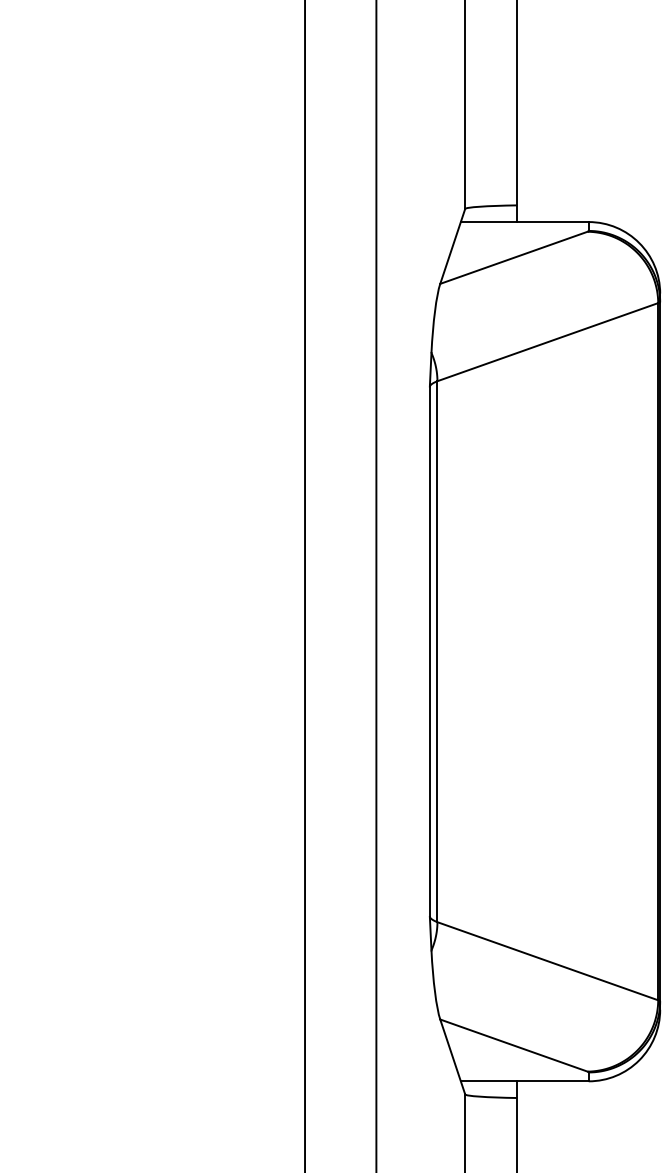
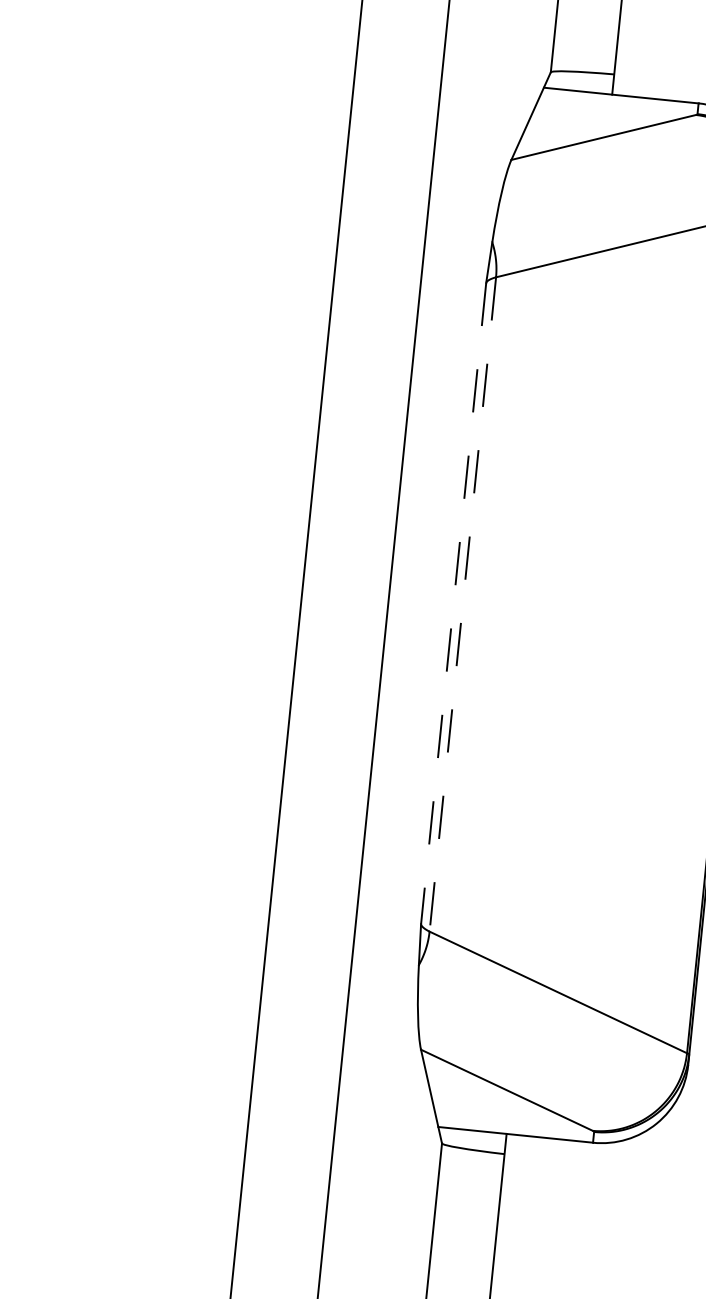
line: (429, 652) -> (453, 604), solid -> dashed
line: (437, 652) -> (462, 605), solid -> dashed

